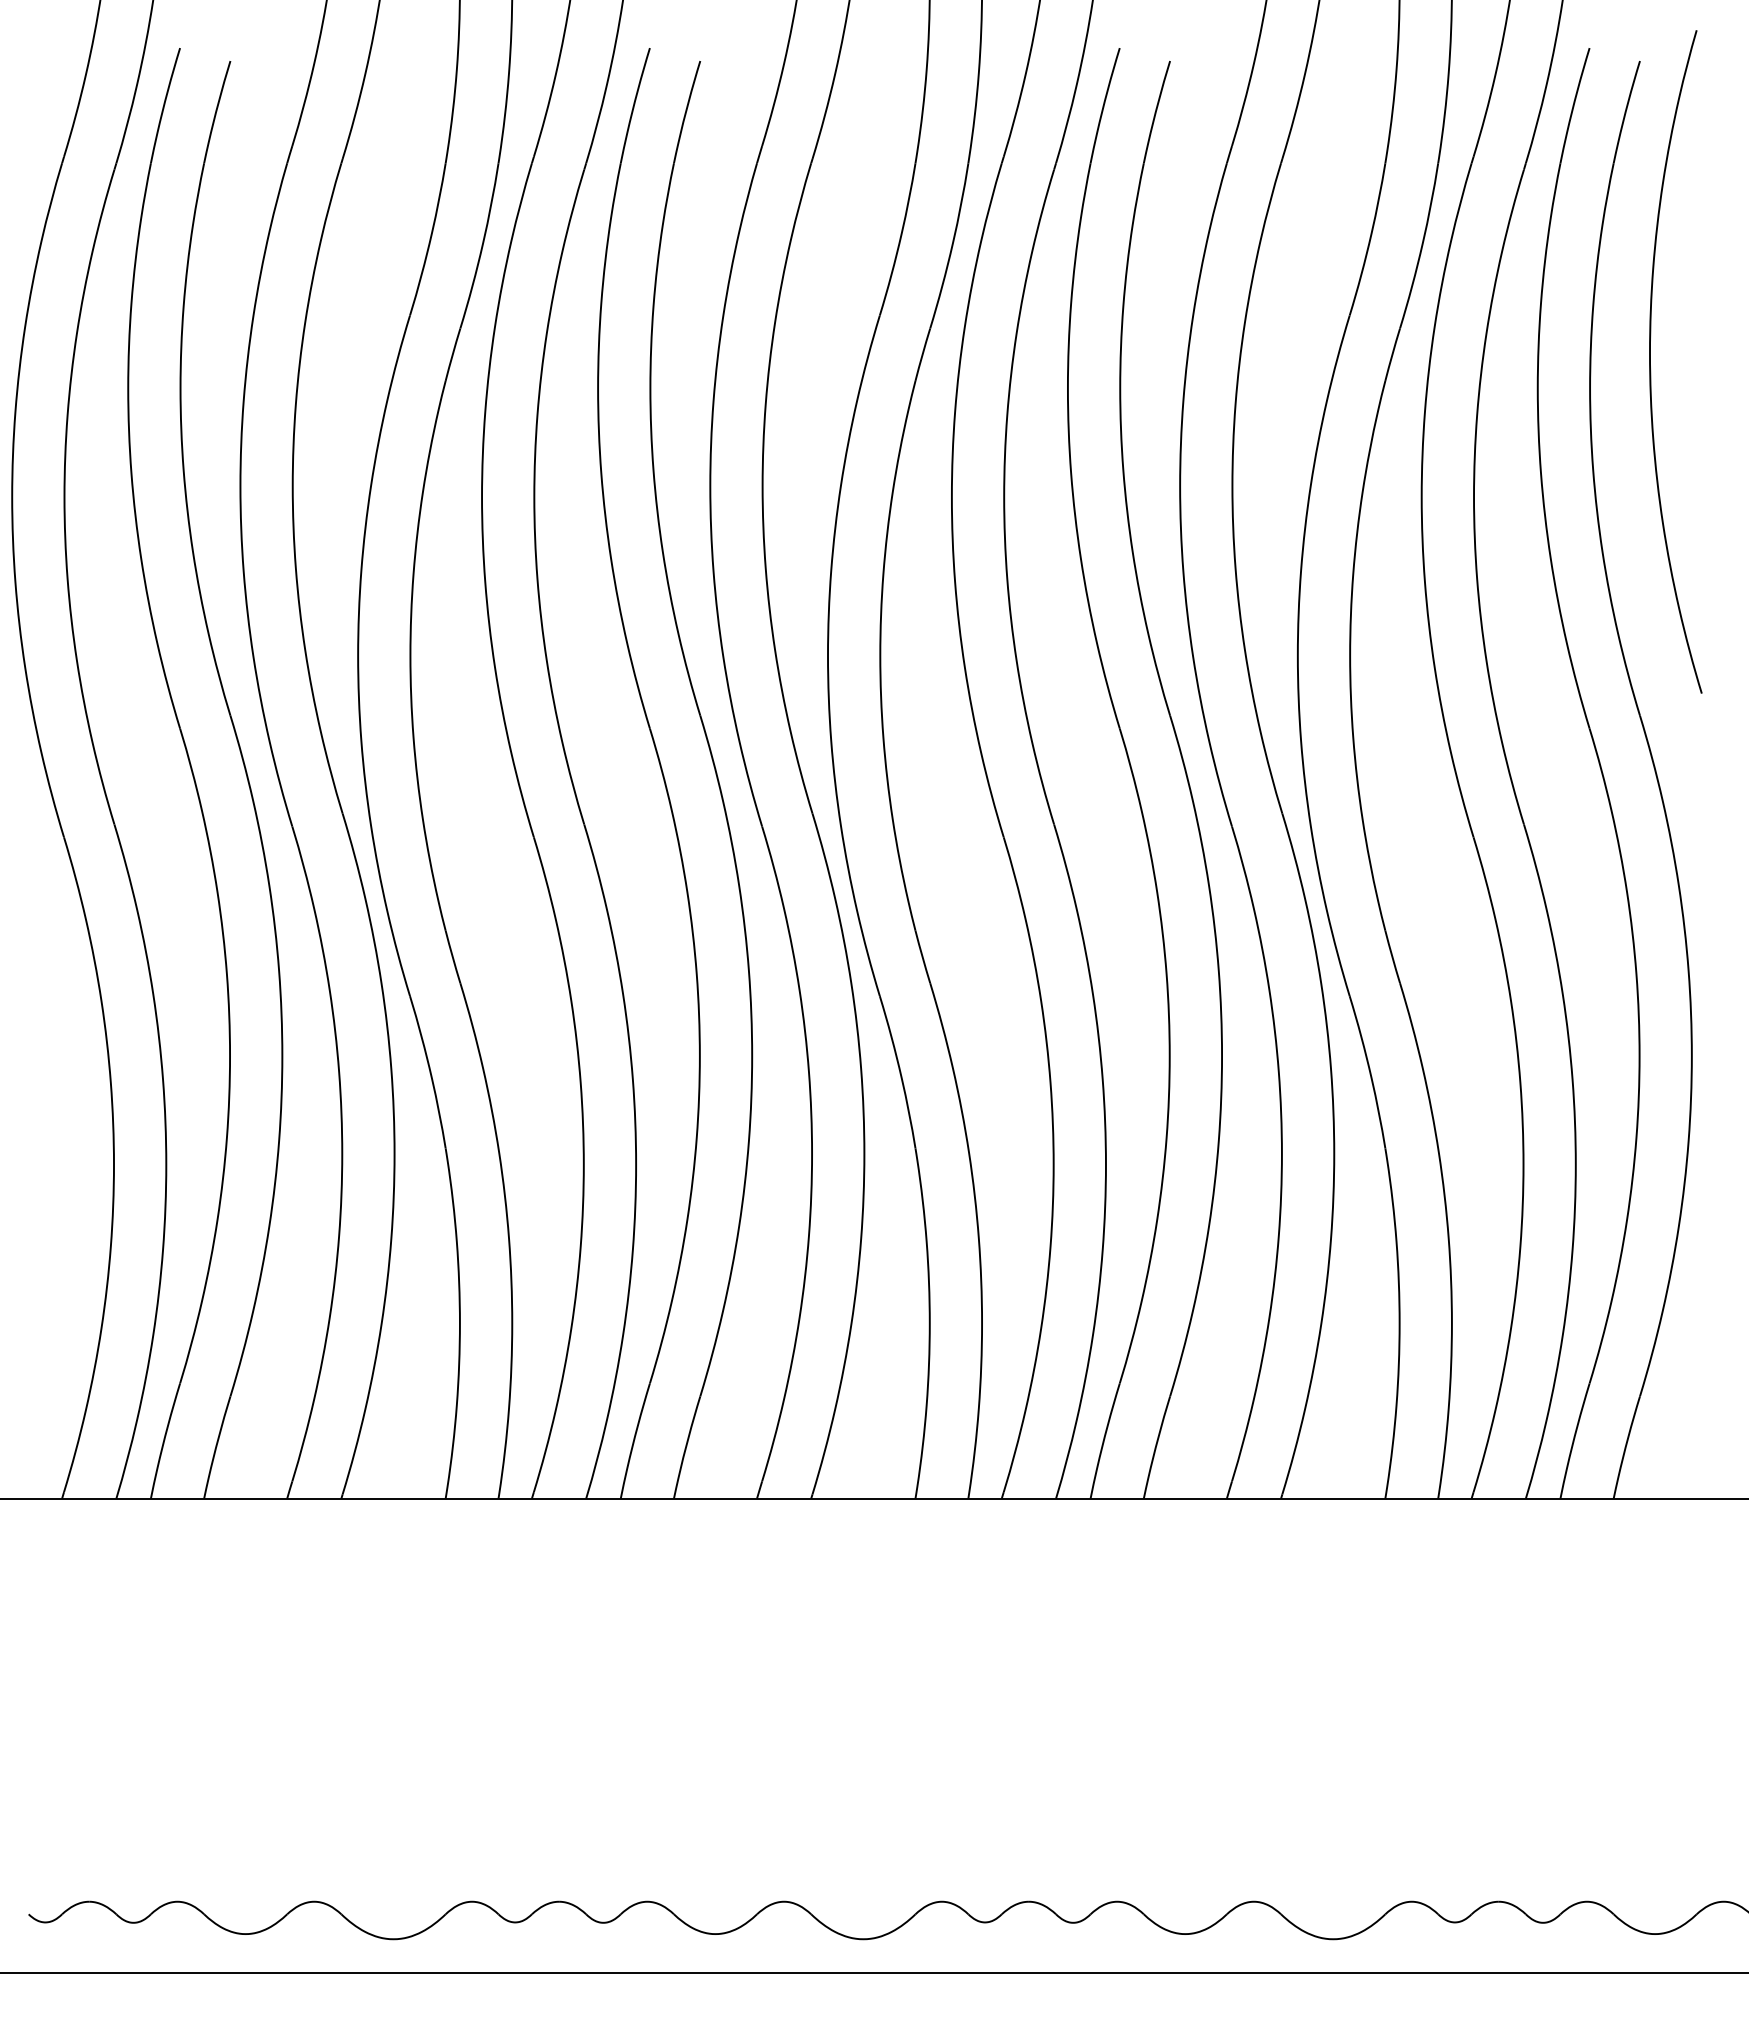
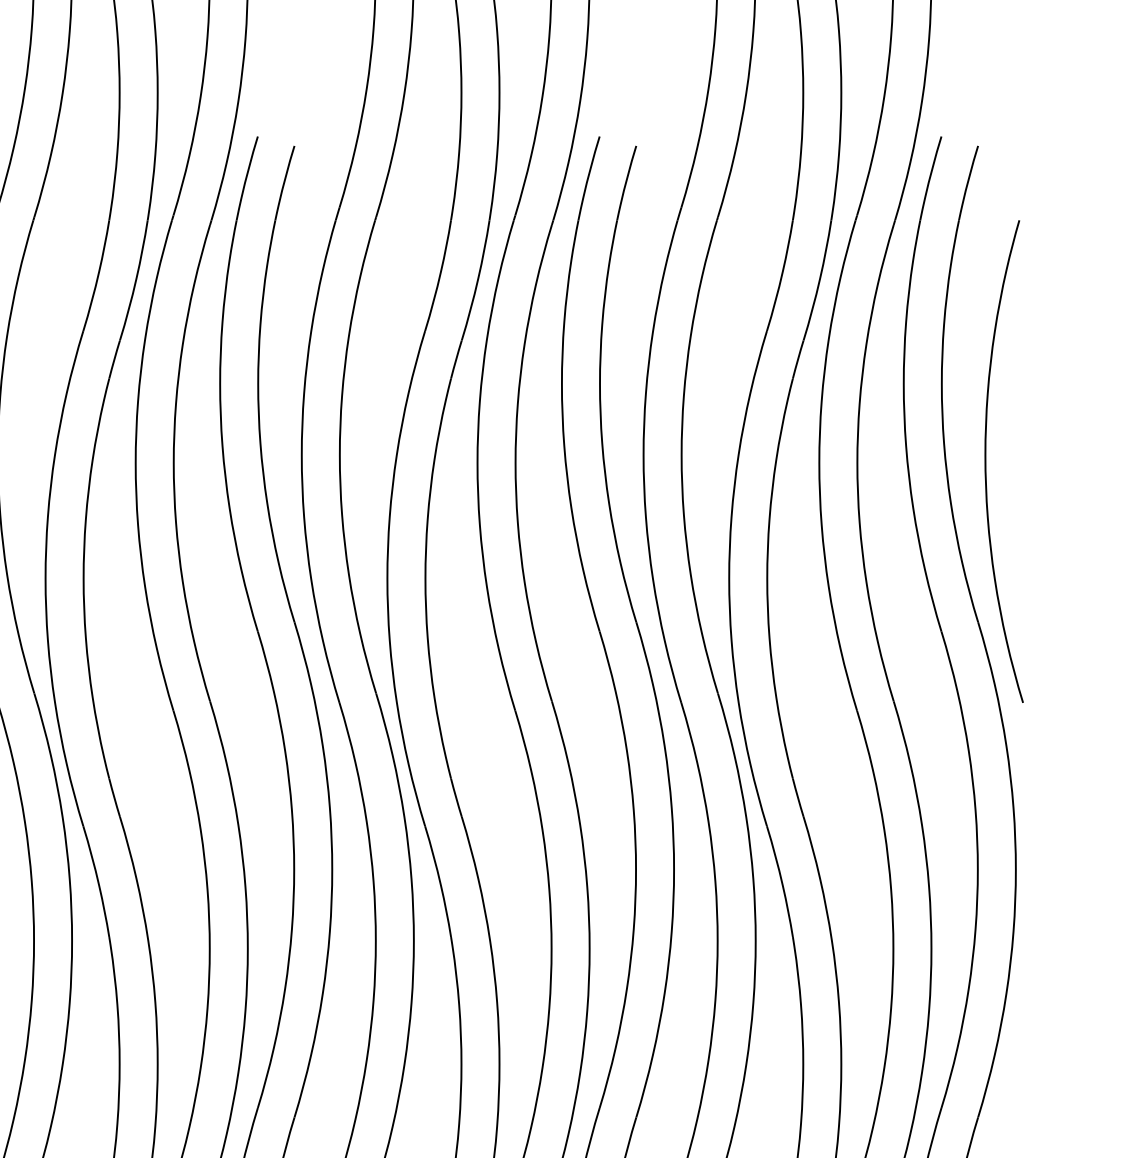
curve: (1650, 361) -> (985, 461), moved

